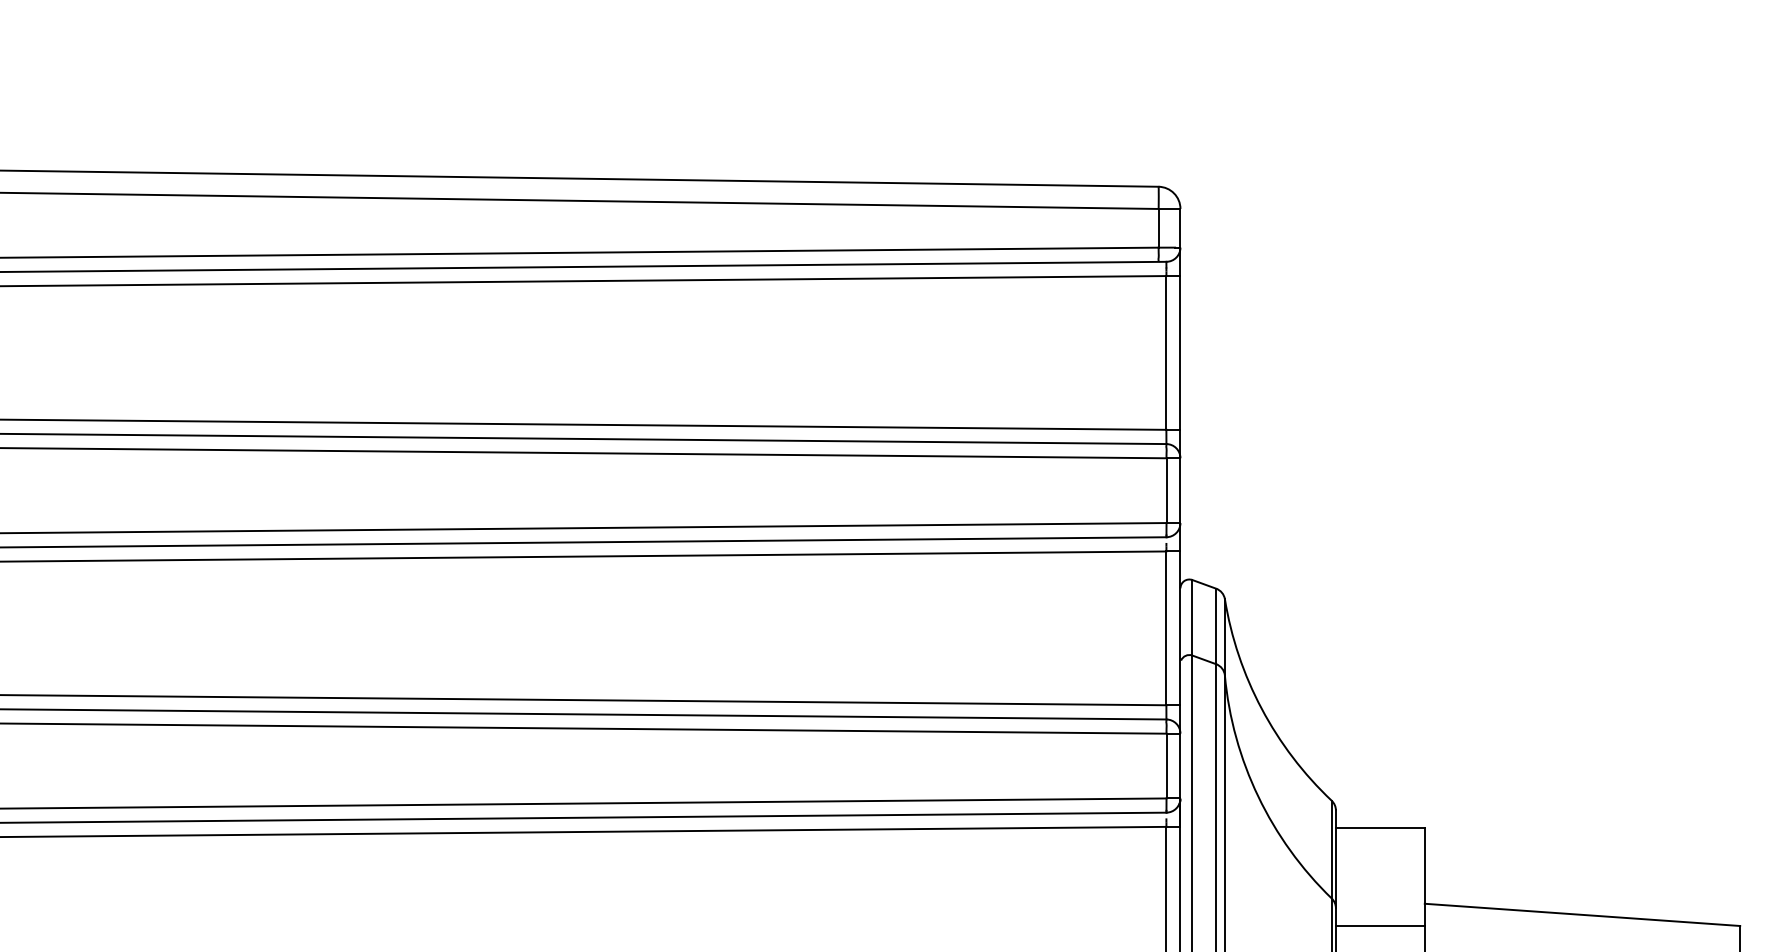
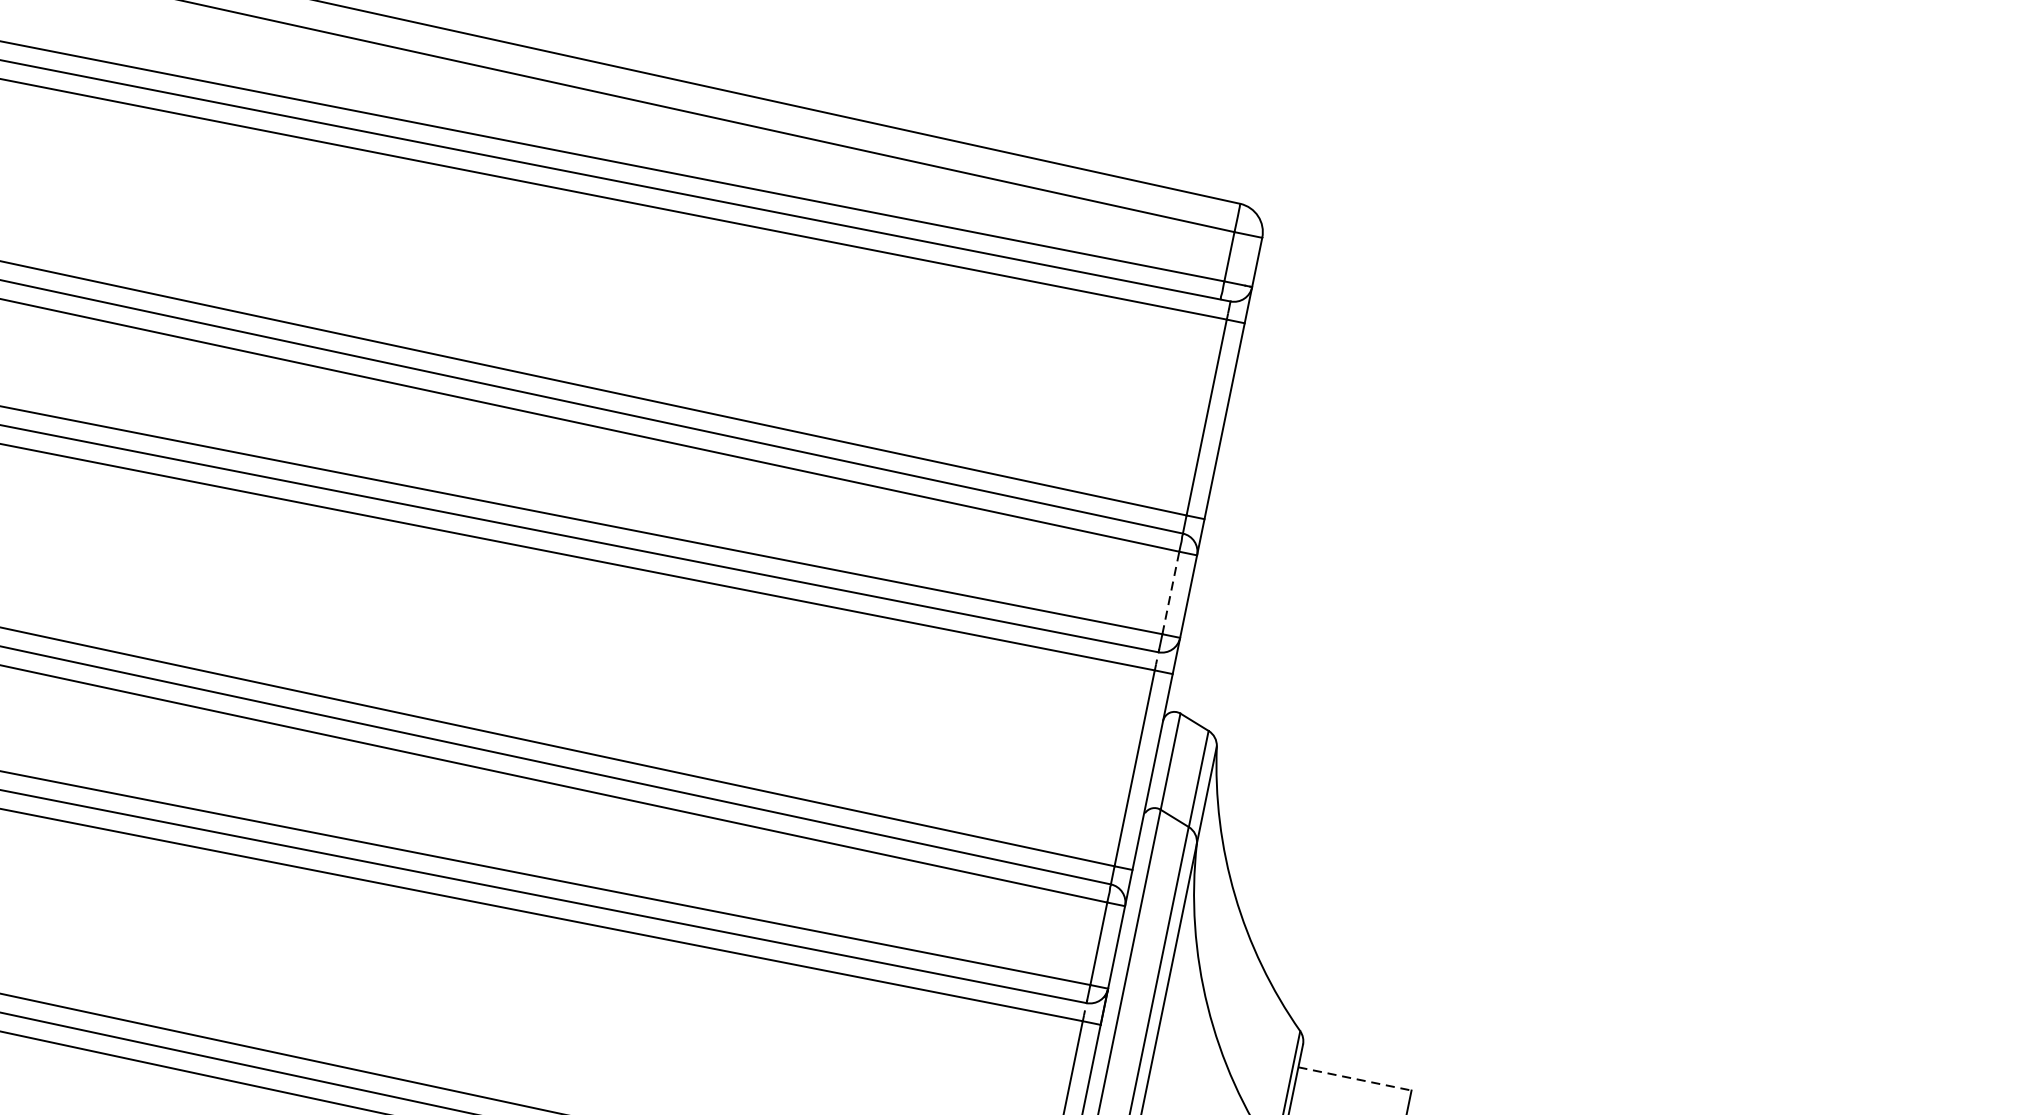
line: (1166, 490) -> (1170, 592), solid -> dashed
line: (1380, 828) -> (1355, 1079), solid -> dashed

